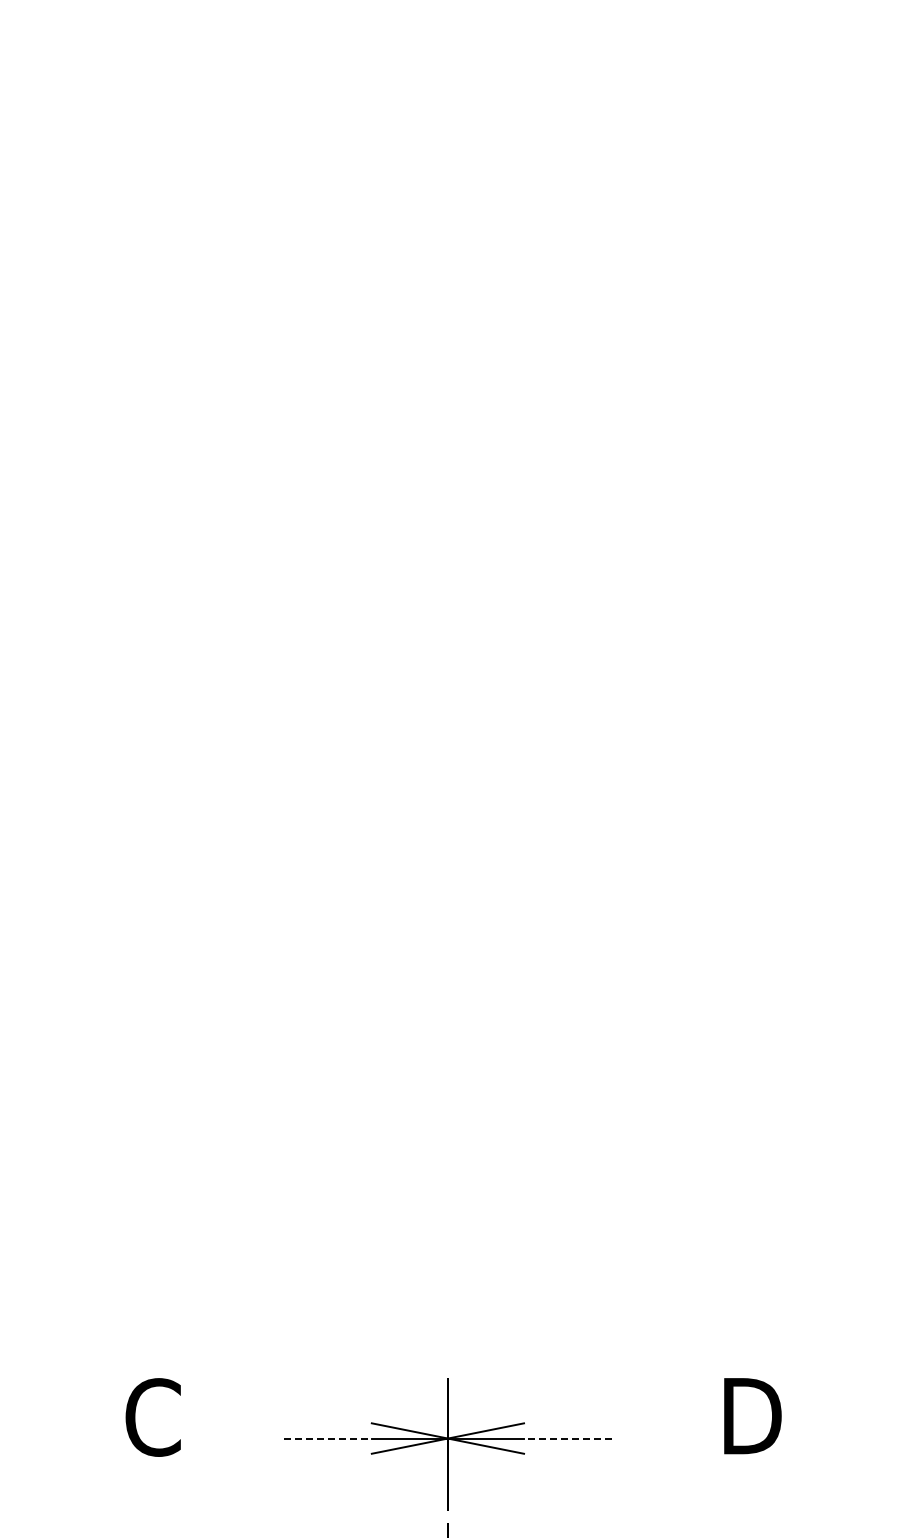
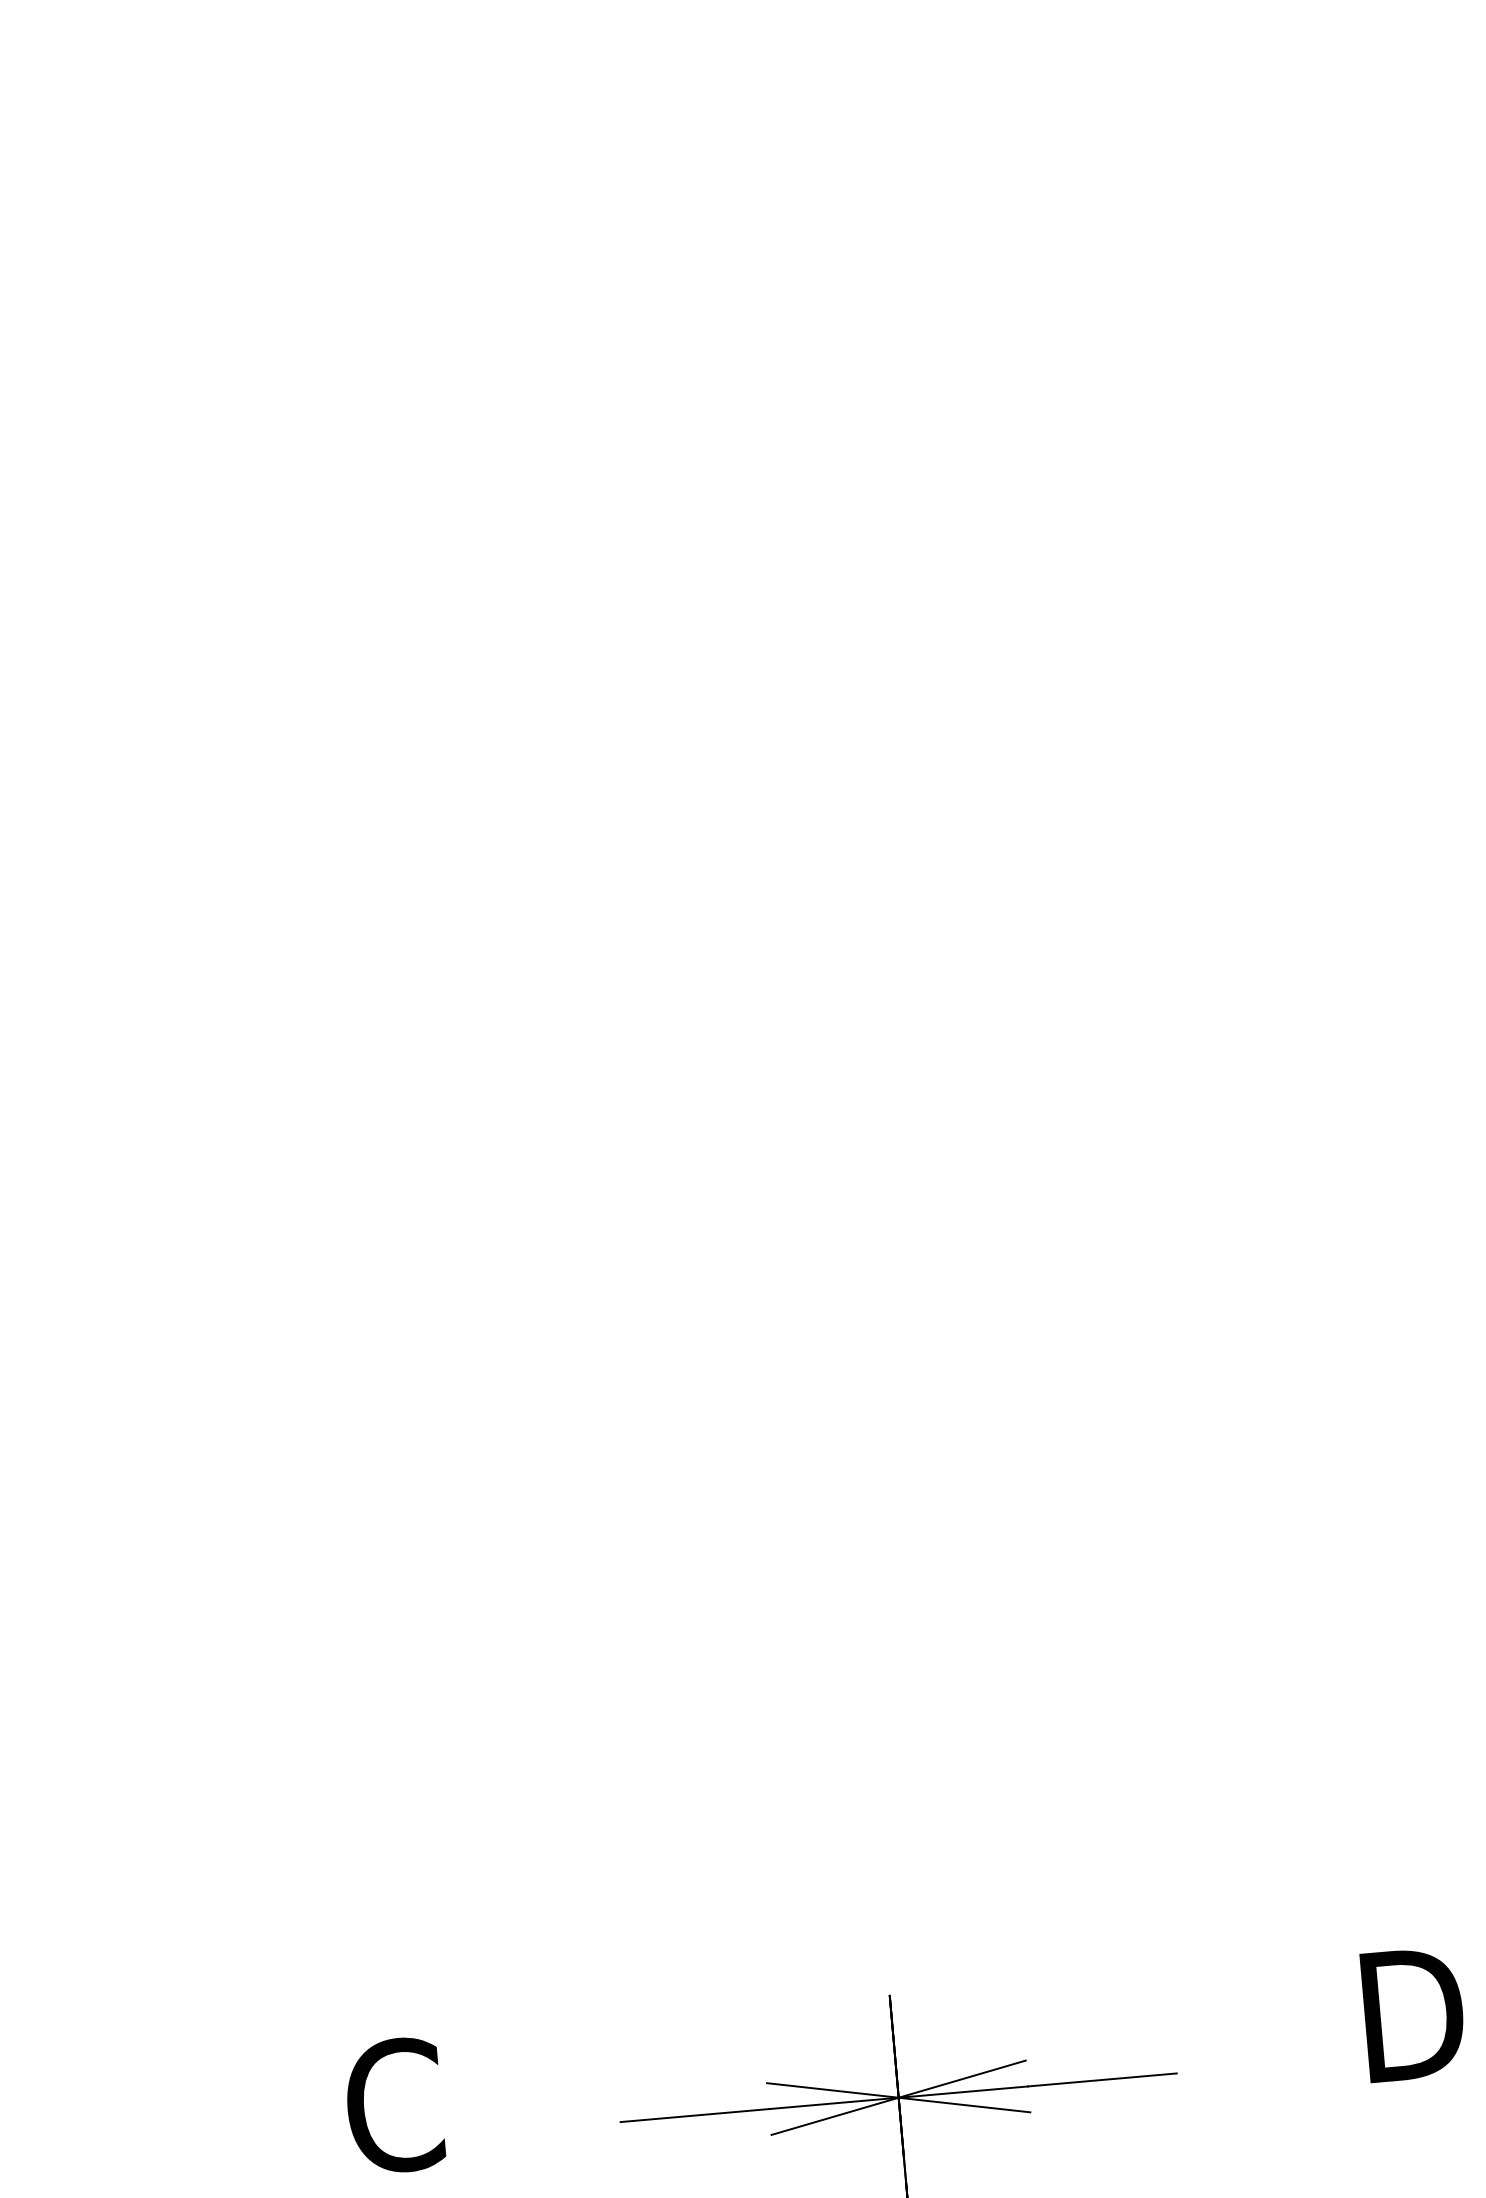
line: (328, 1438) -> (695, 2115), dashed -> solid
line: (567, 1438) -> (1101, 2079), dashed -> solid

